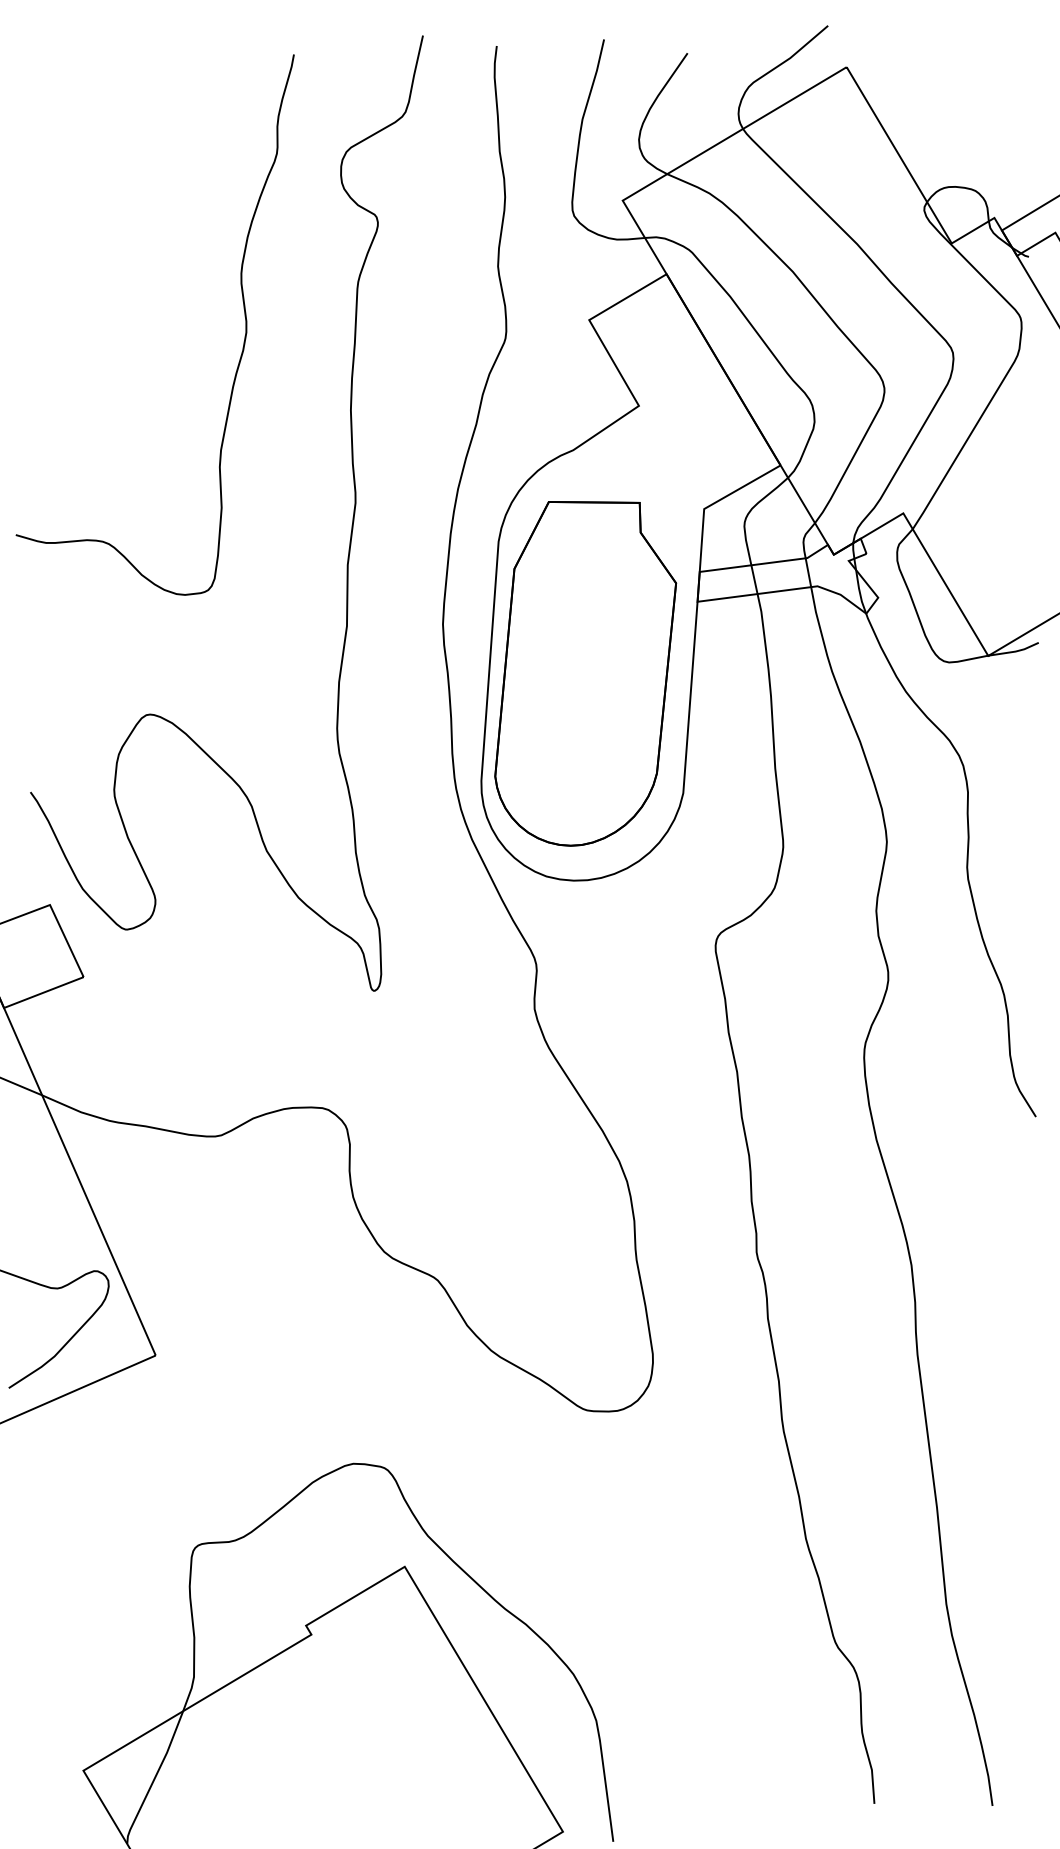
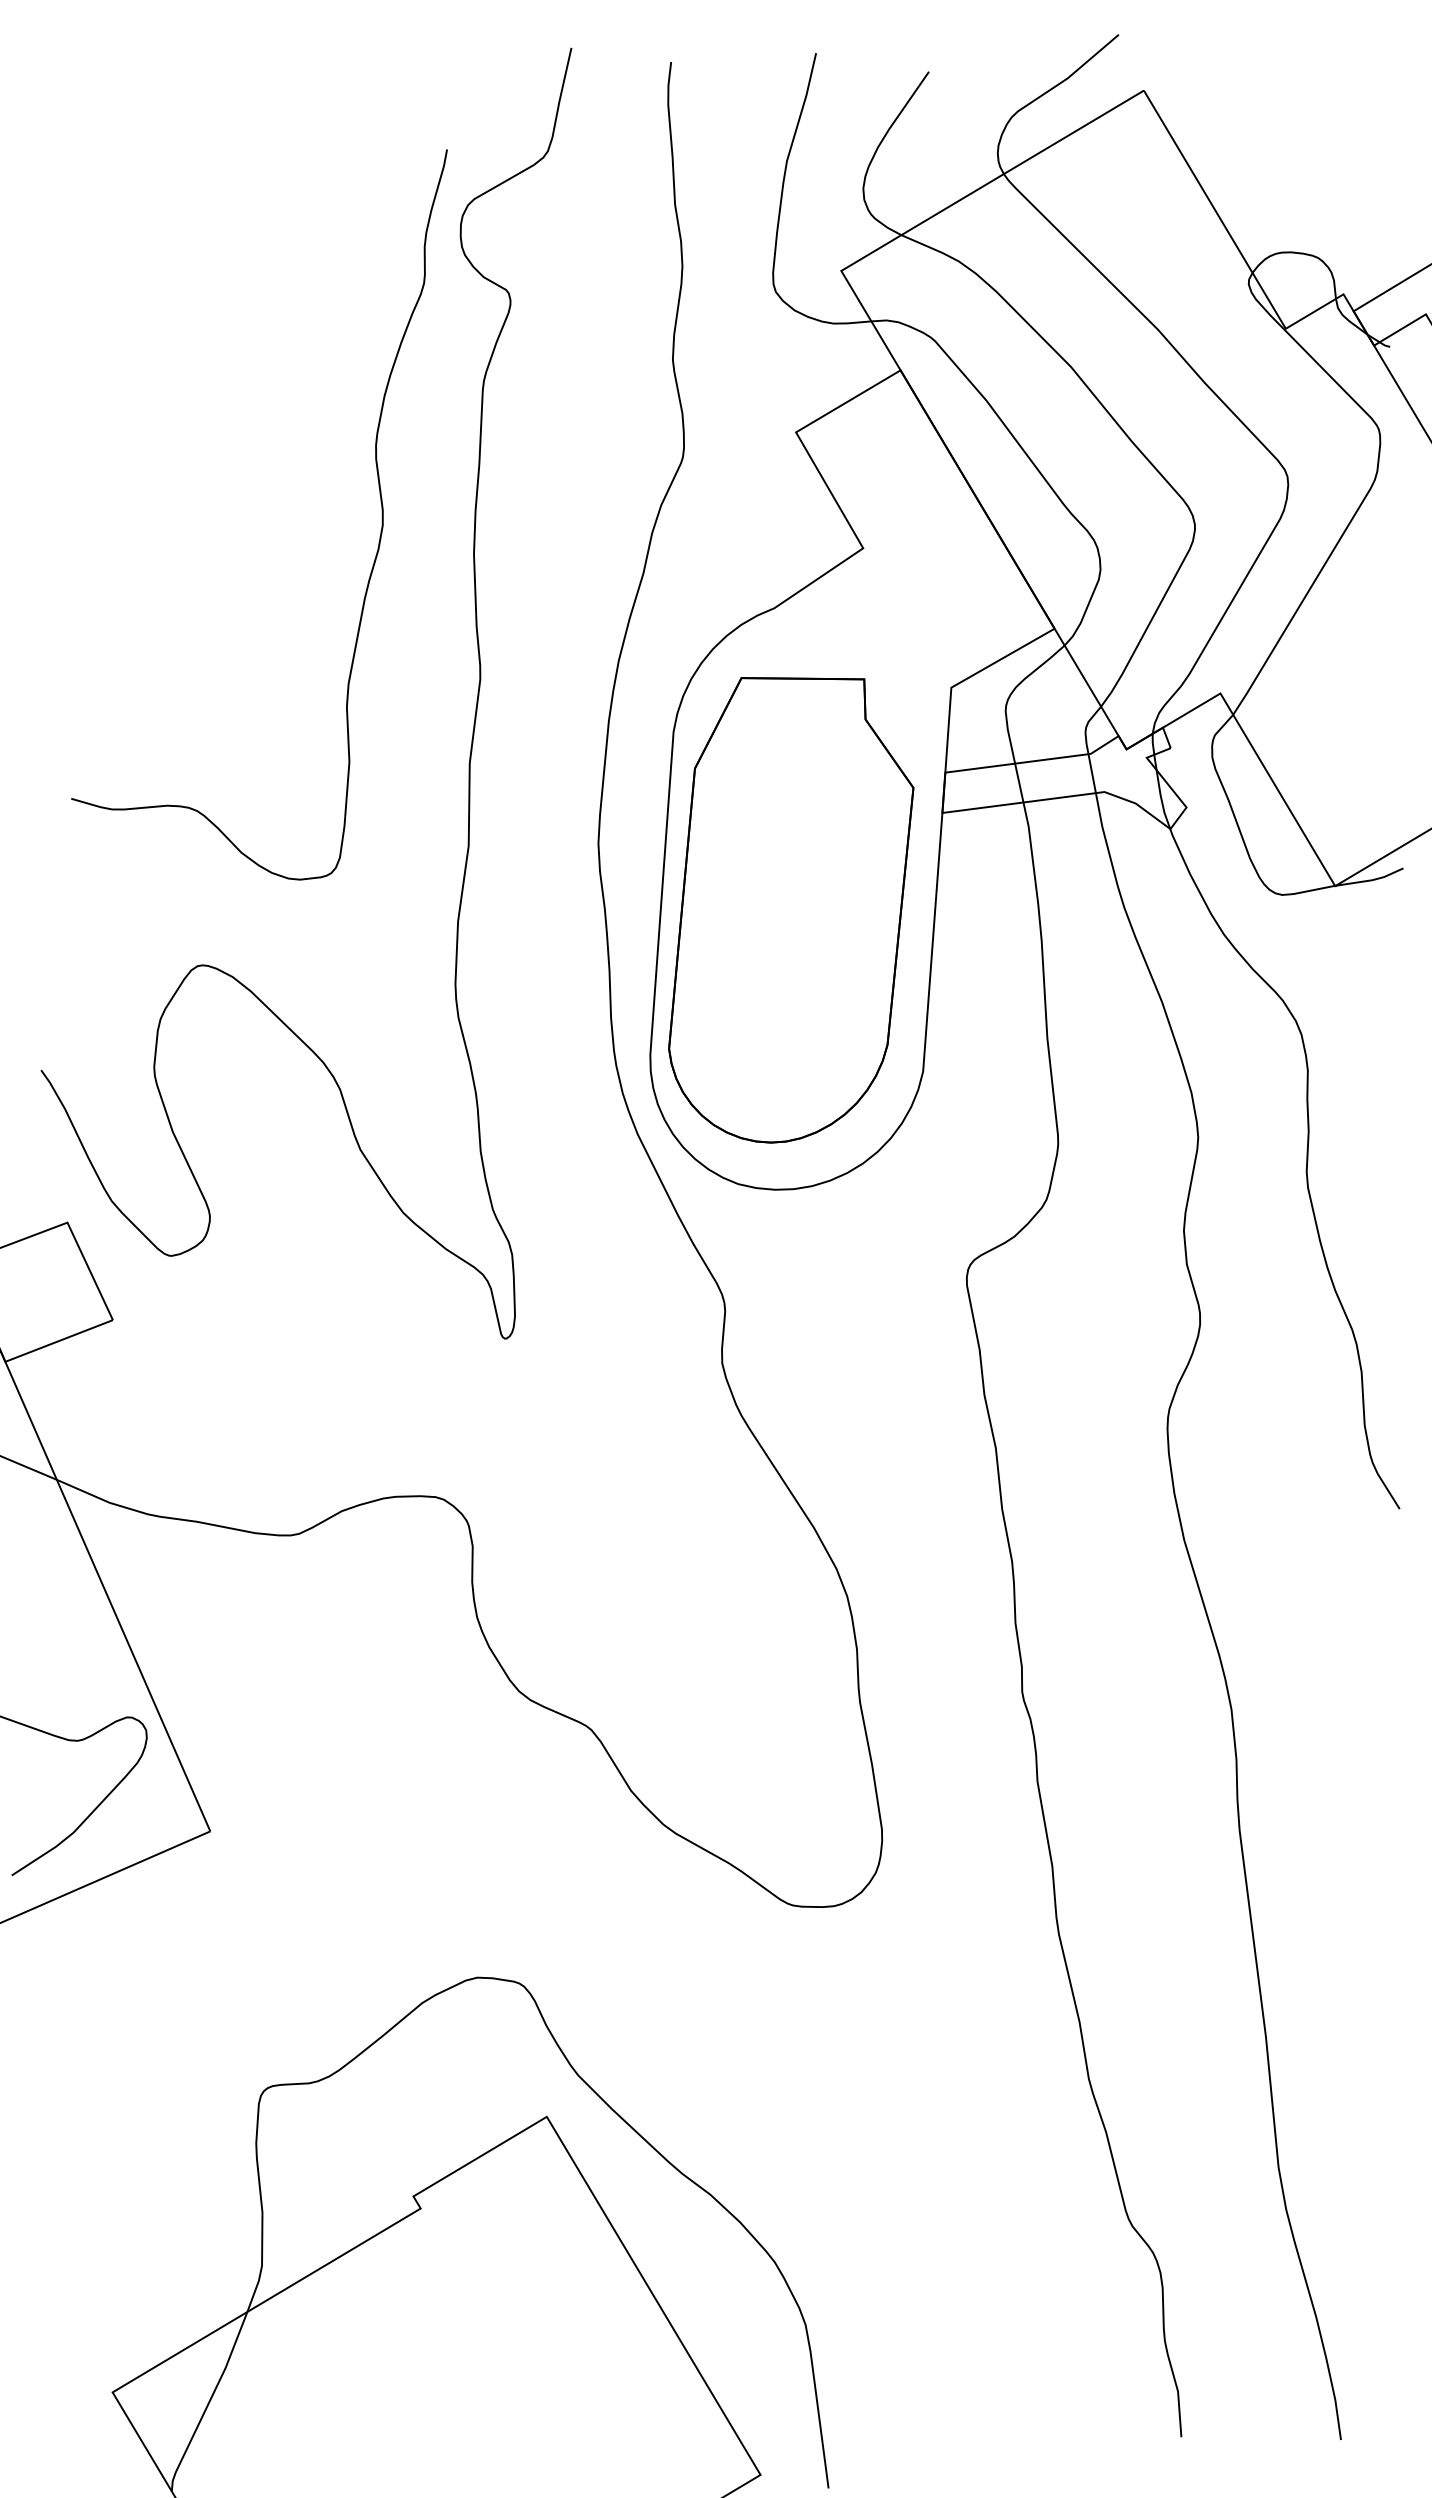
curve: (244, 315) -> (380, 502), moved

